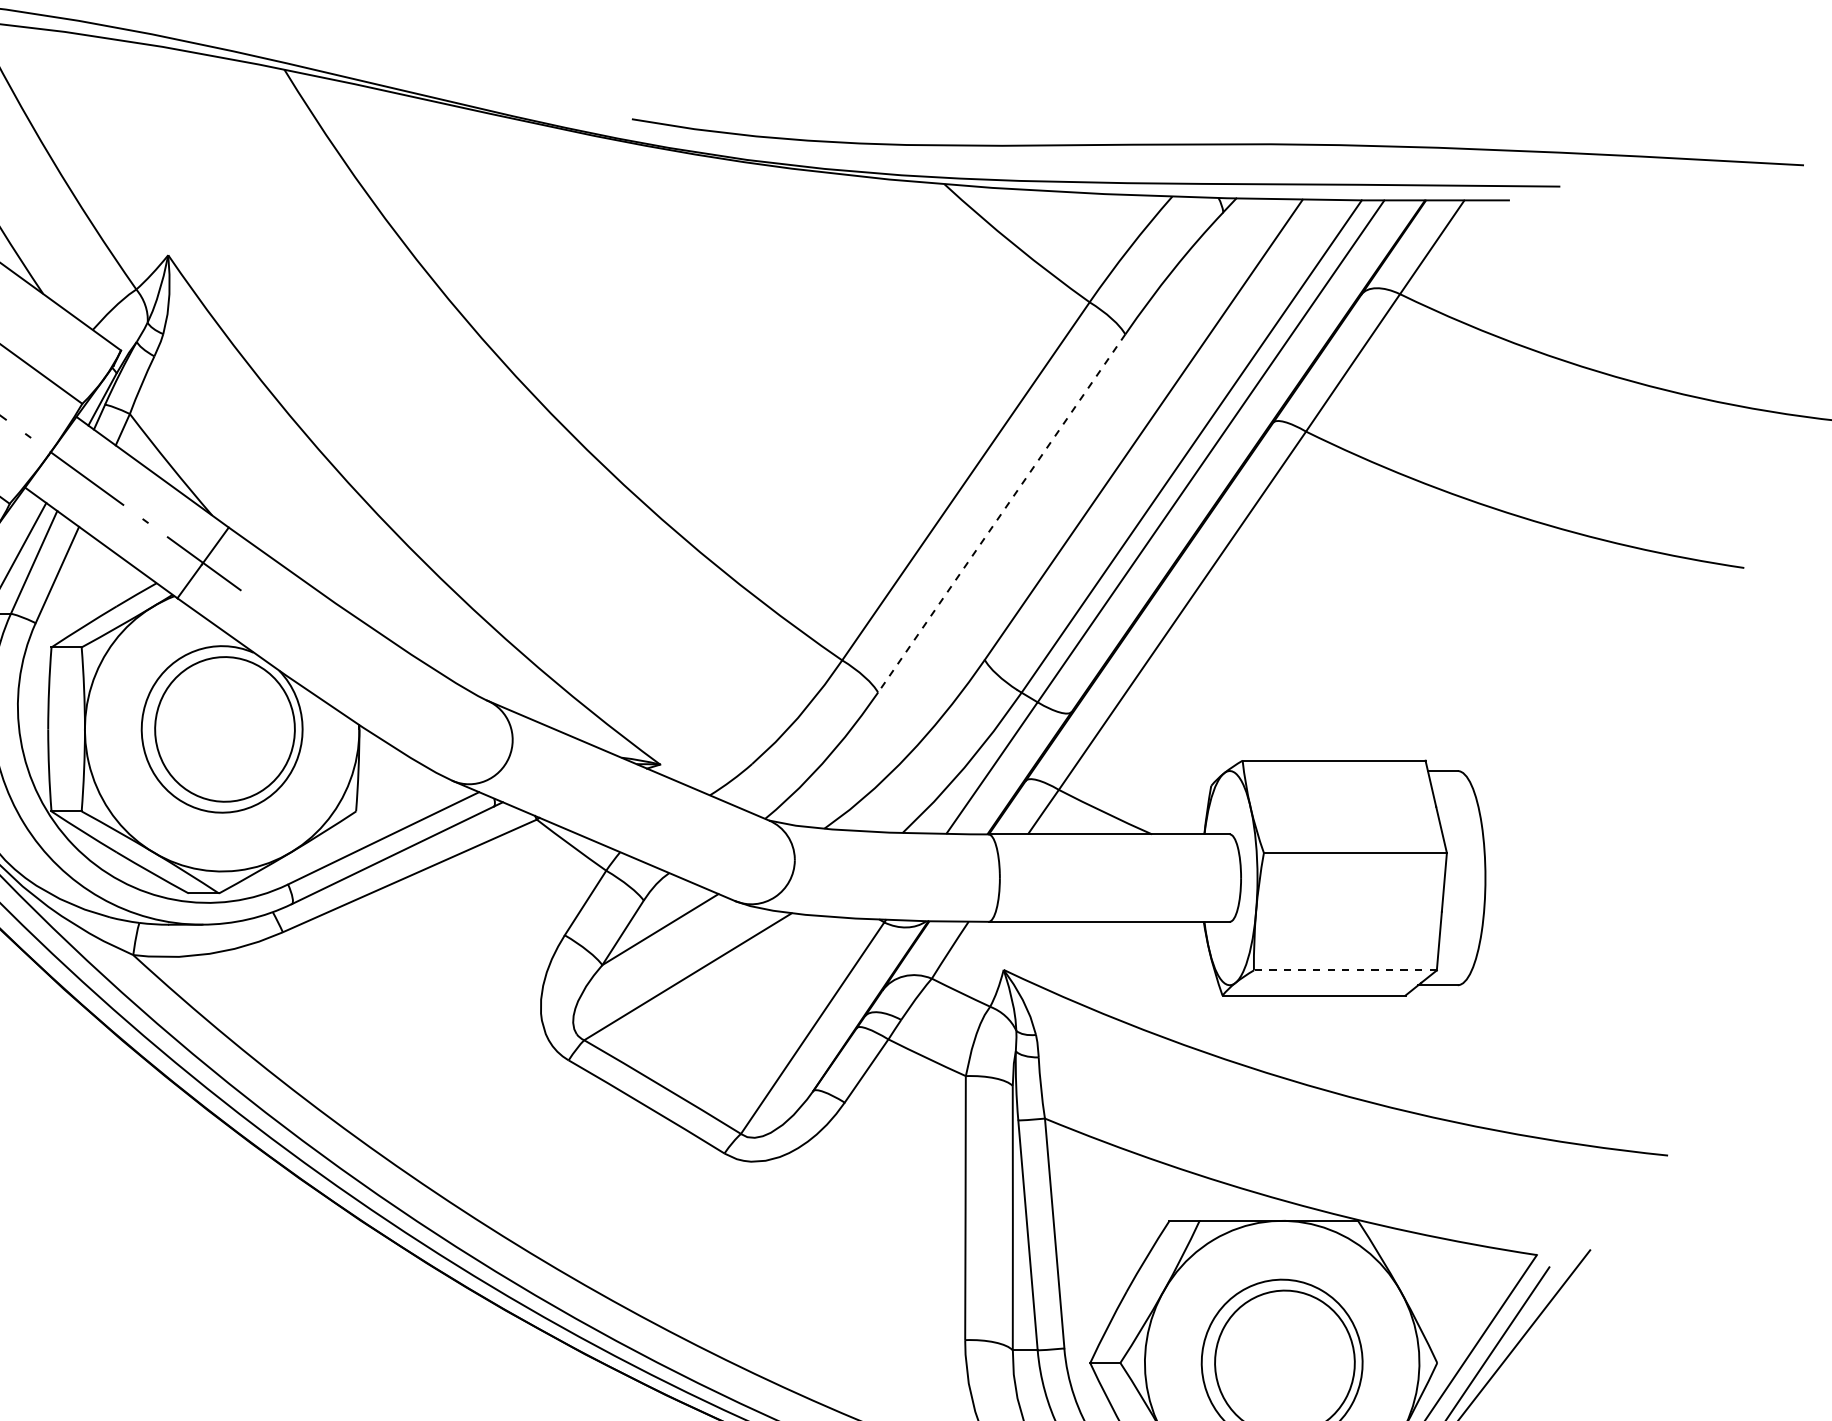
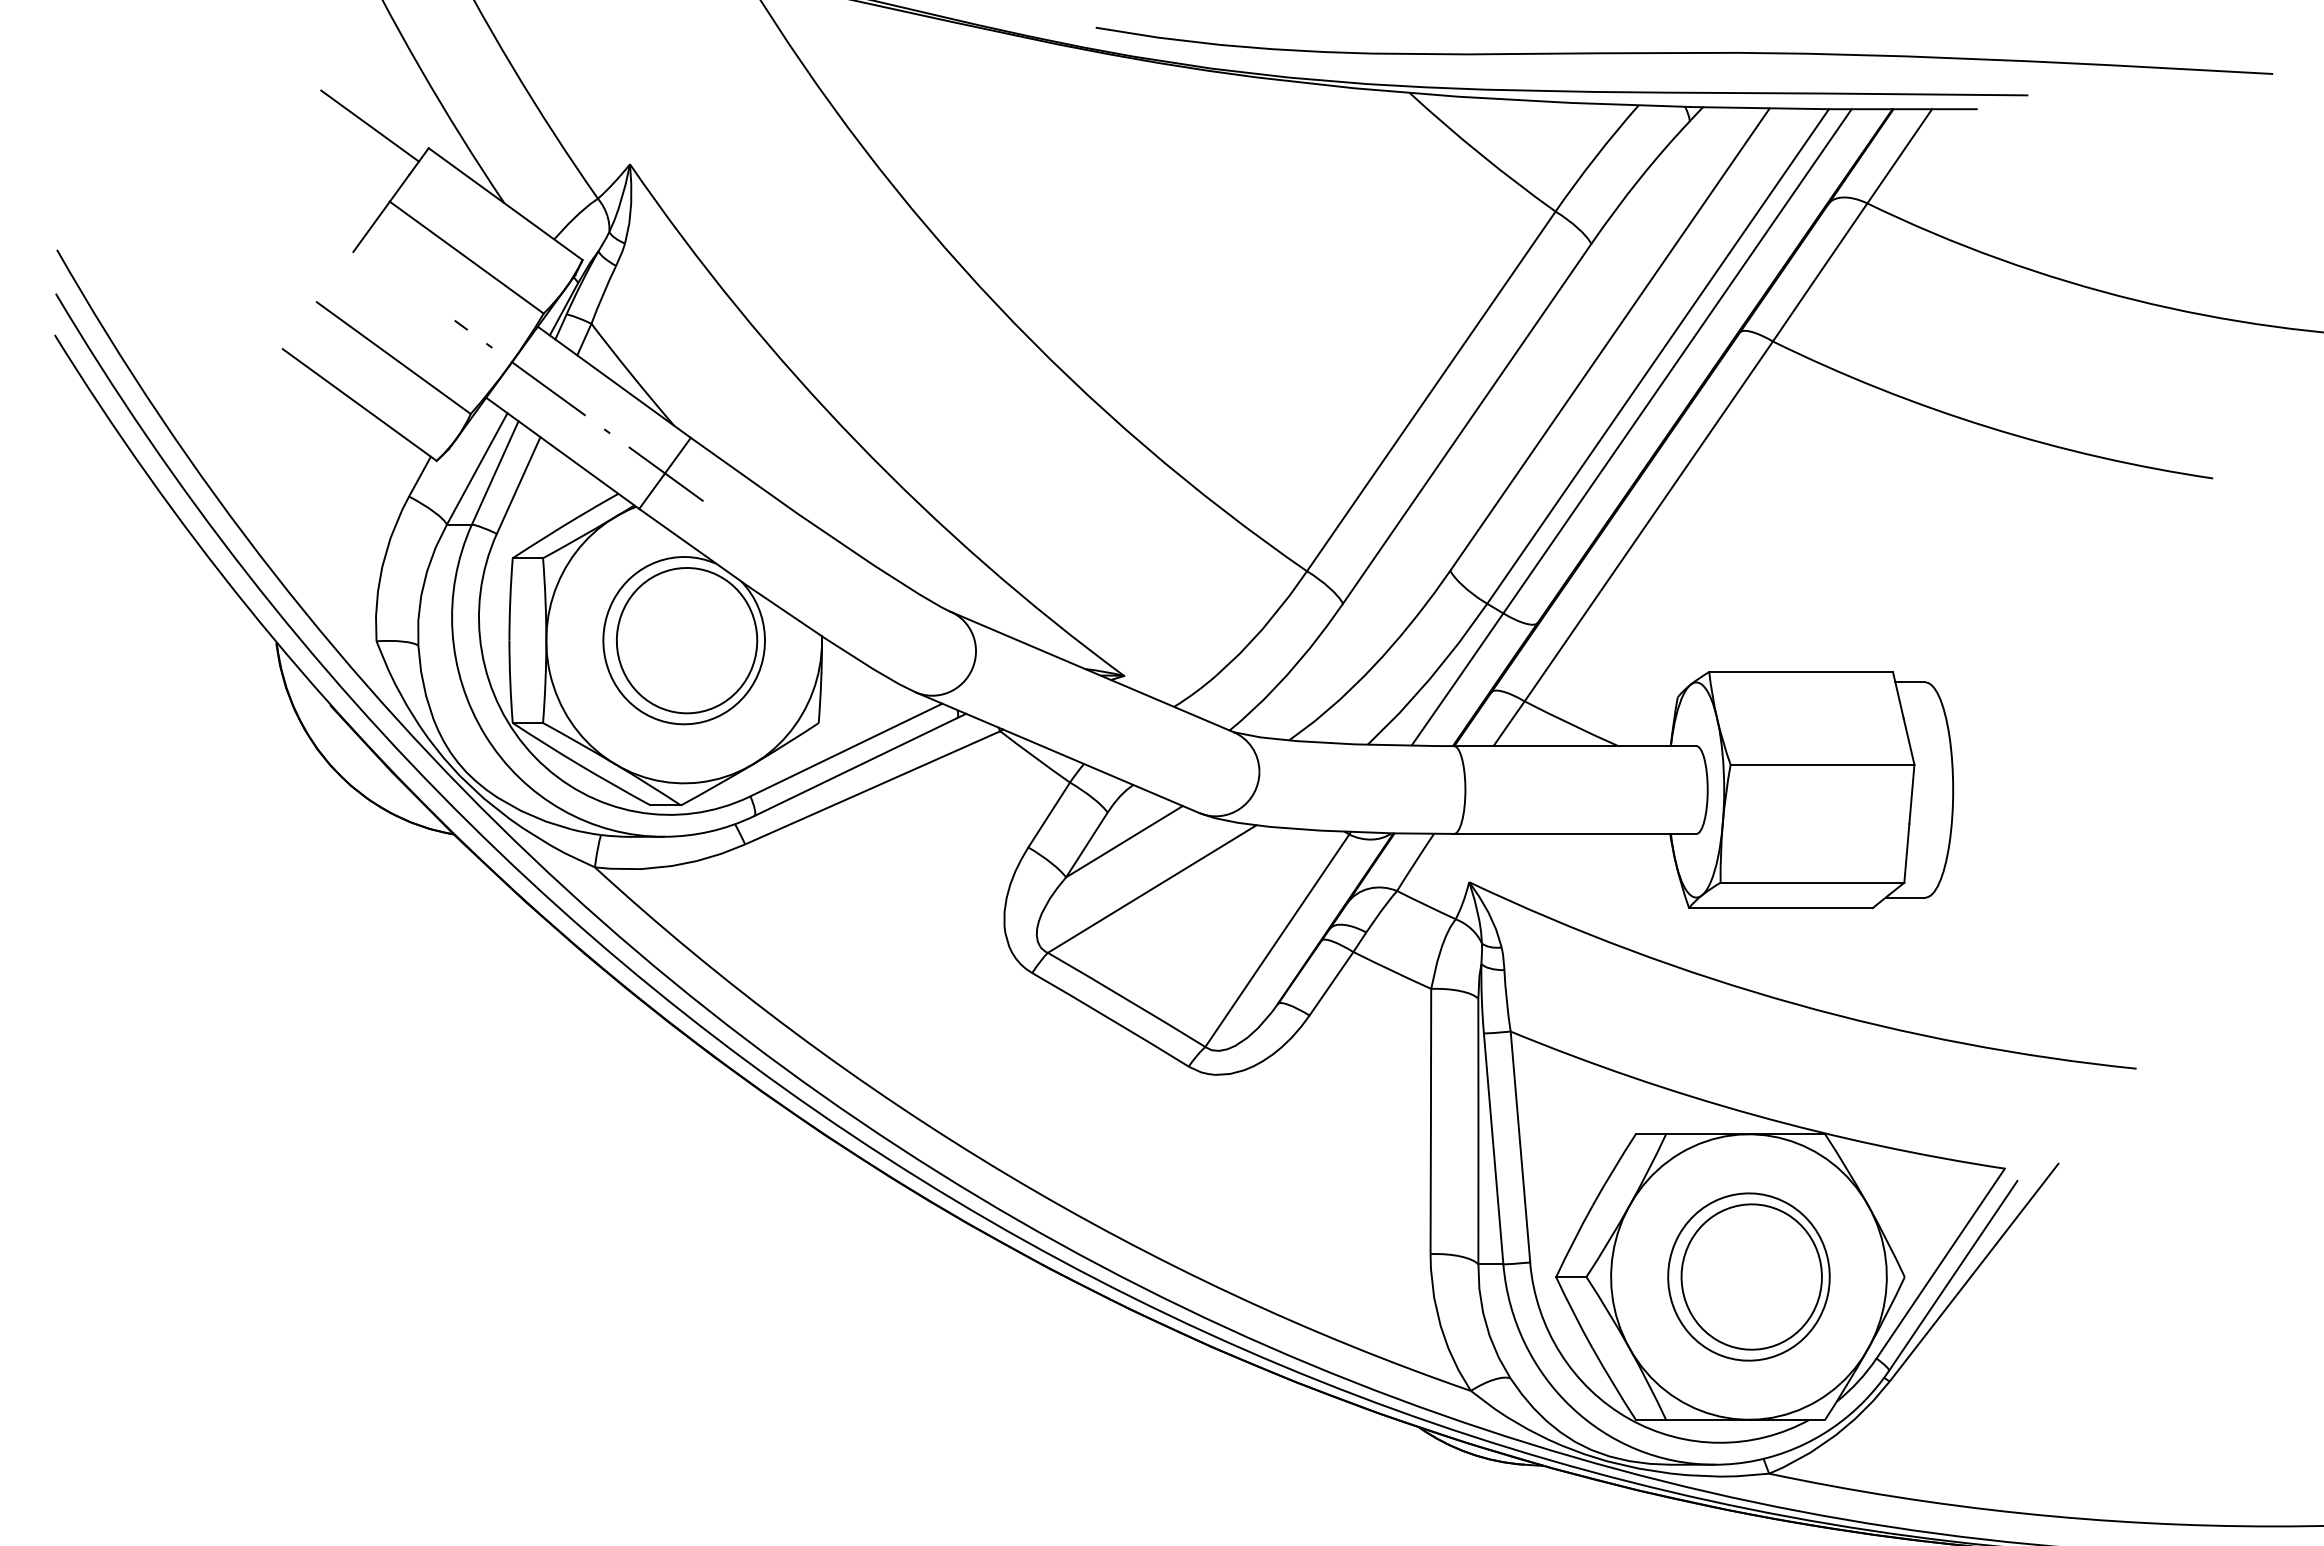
line: (1001, 513) -> (1467, 423), dashed -> solid
line: (1345, 970) -> (1812, 882), dashed -> solid

